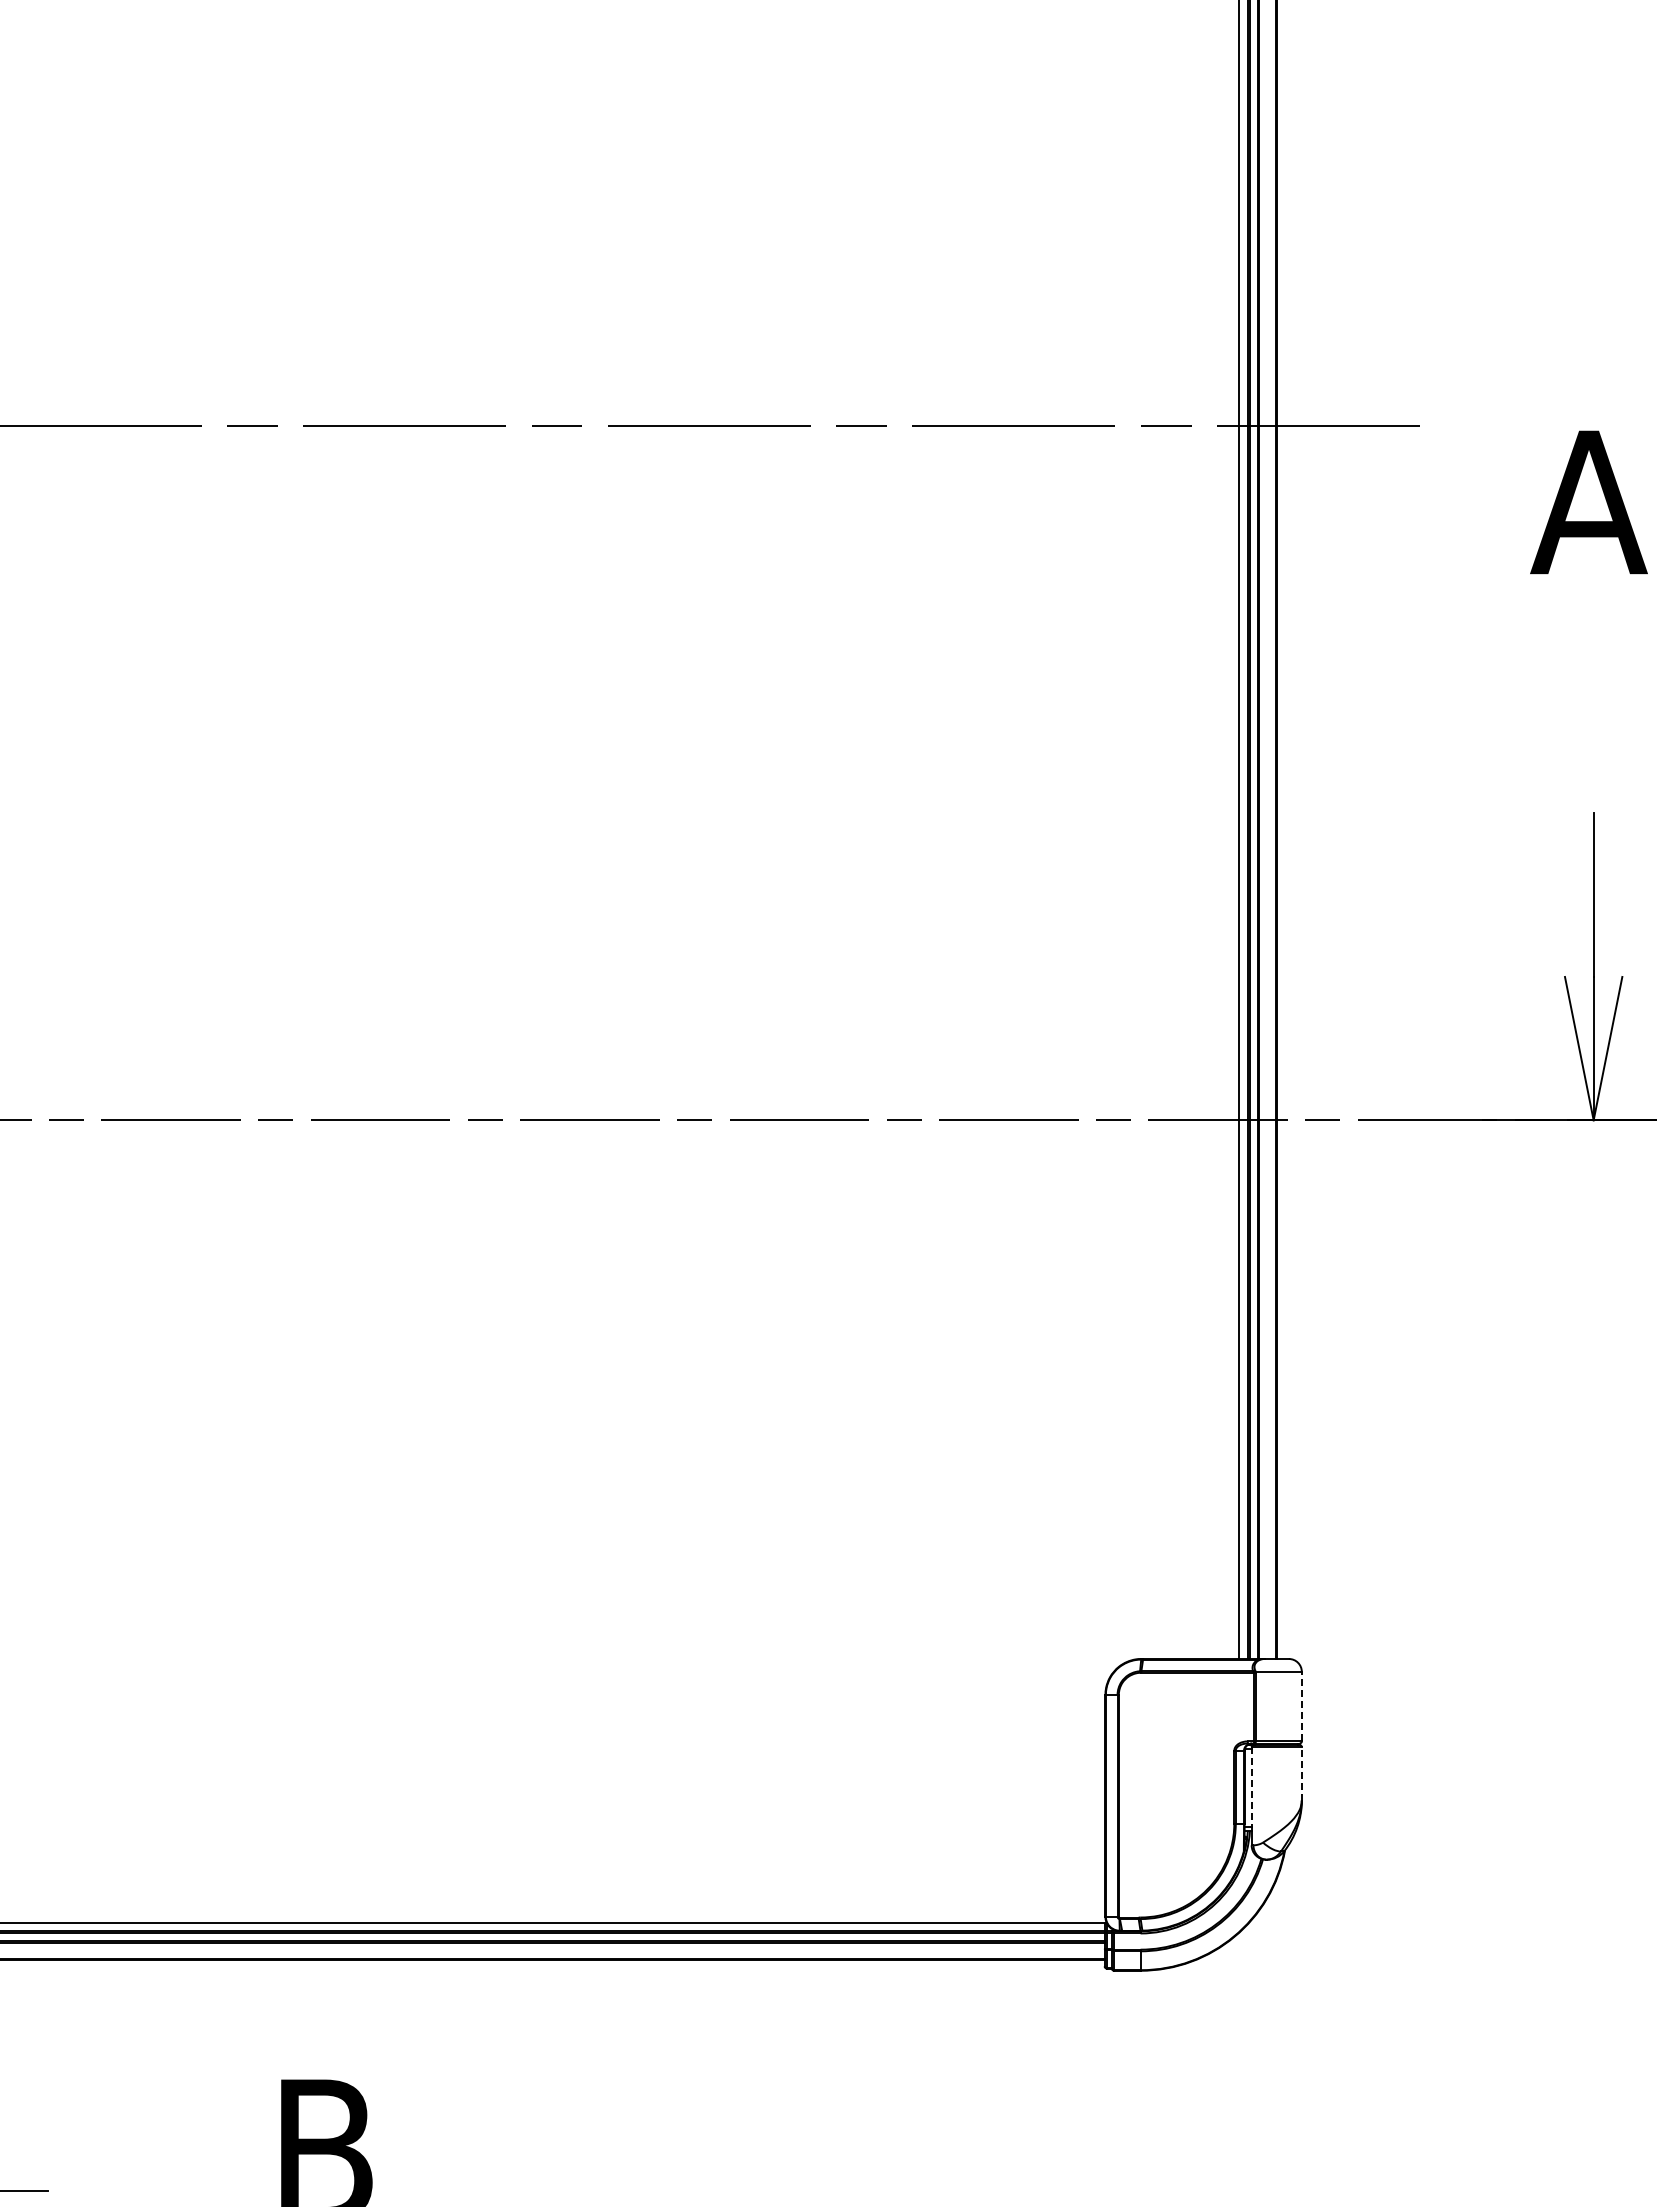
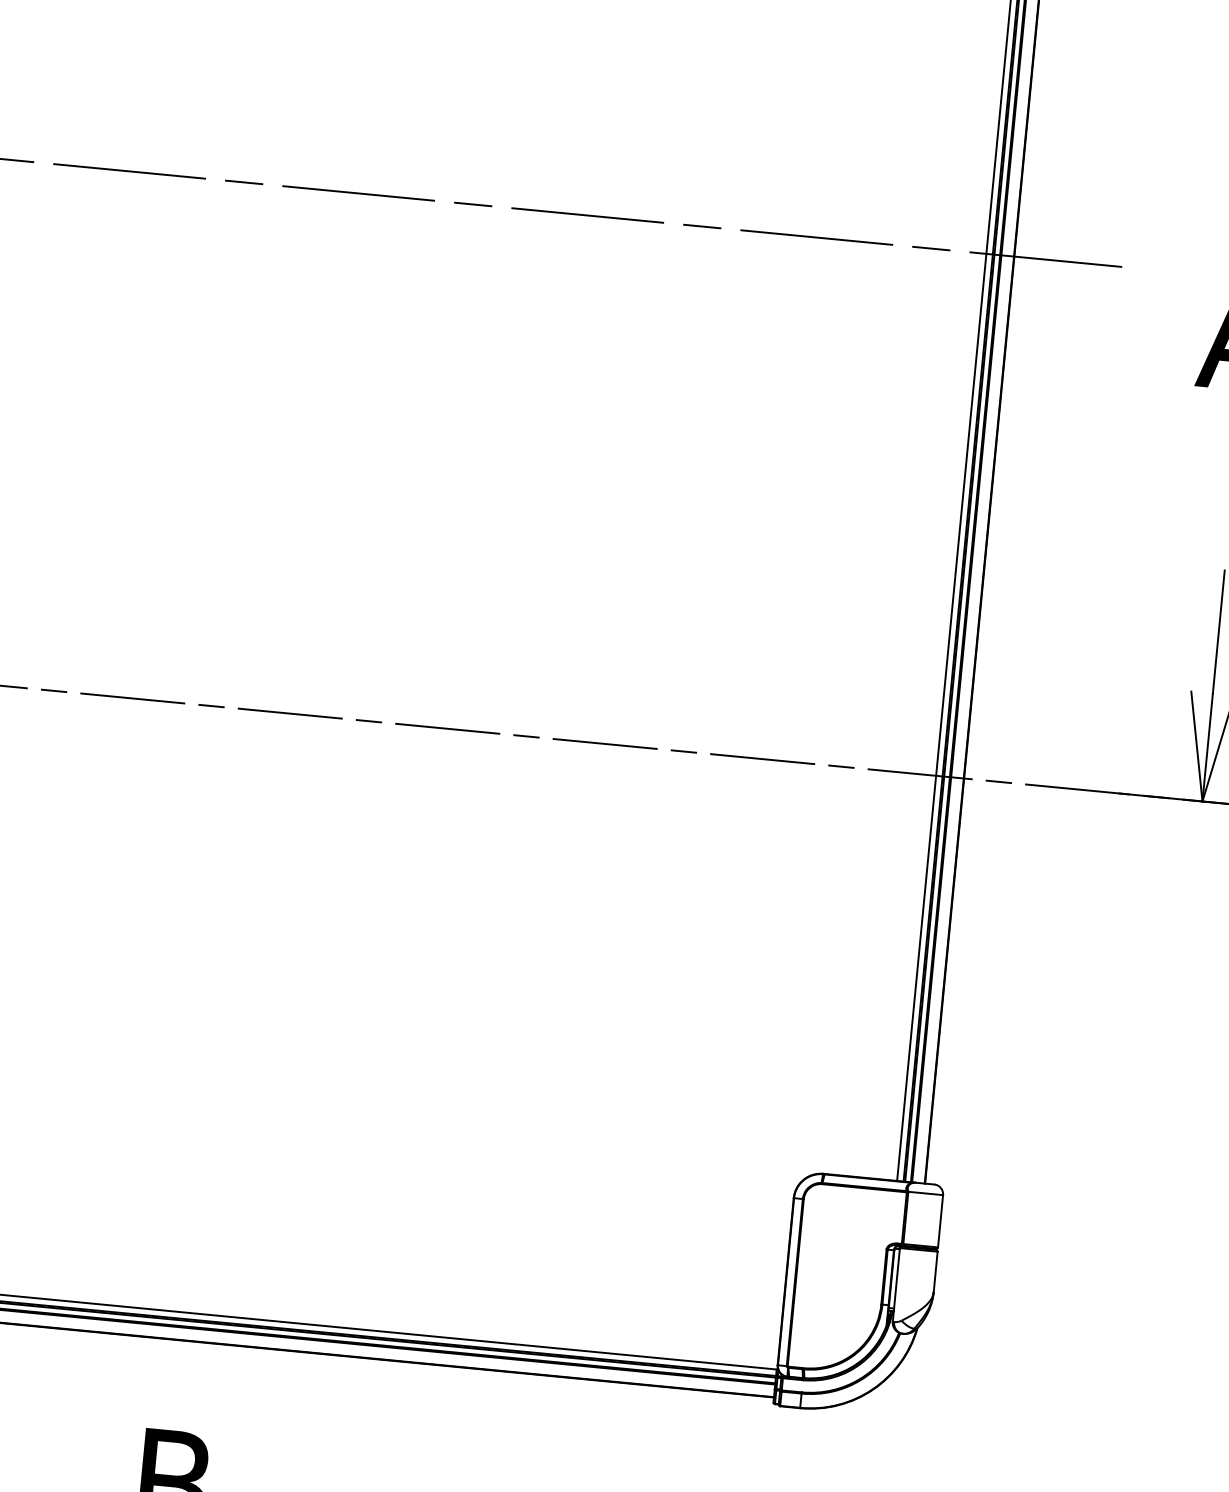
line: (1301, 1706) -> (940, 1221), dashed -> solid
line: (1301, 1773) -> (935, 1271), dashed -> solid
line: (1251, 1789) -> (896, 1279), dashed -> solid

